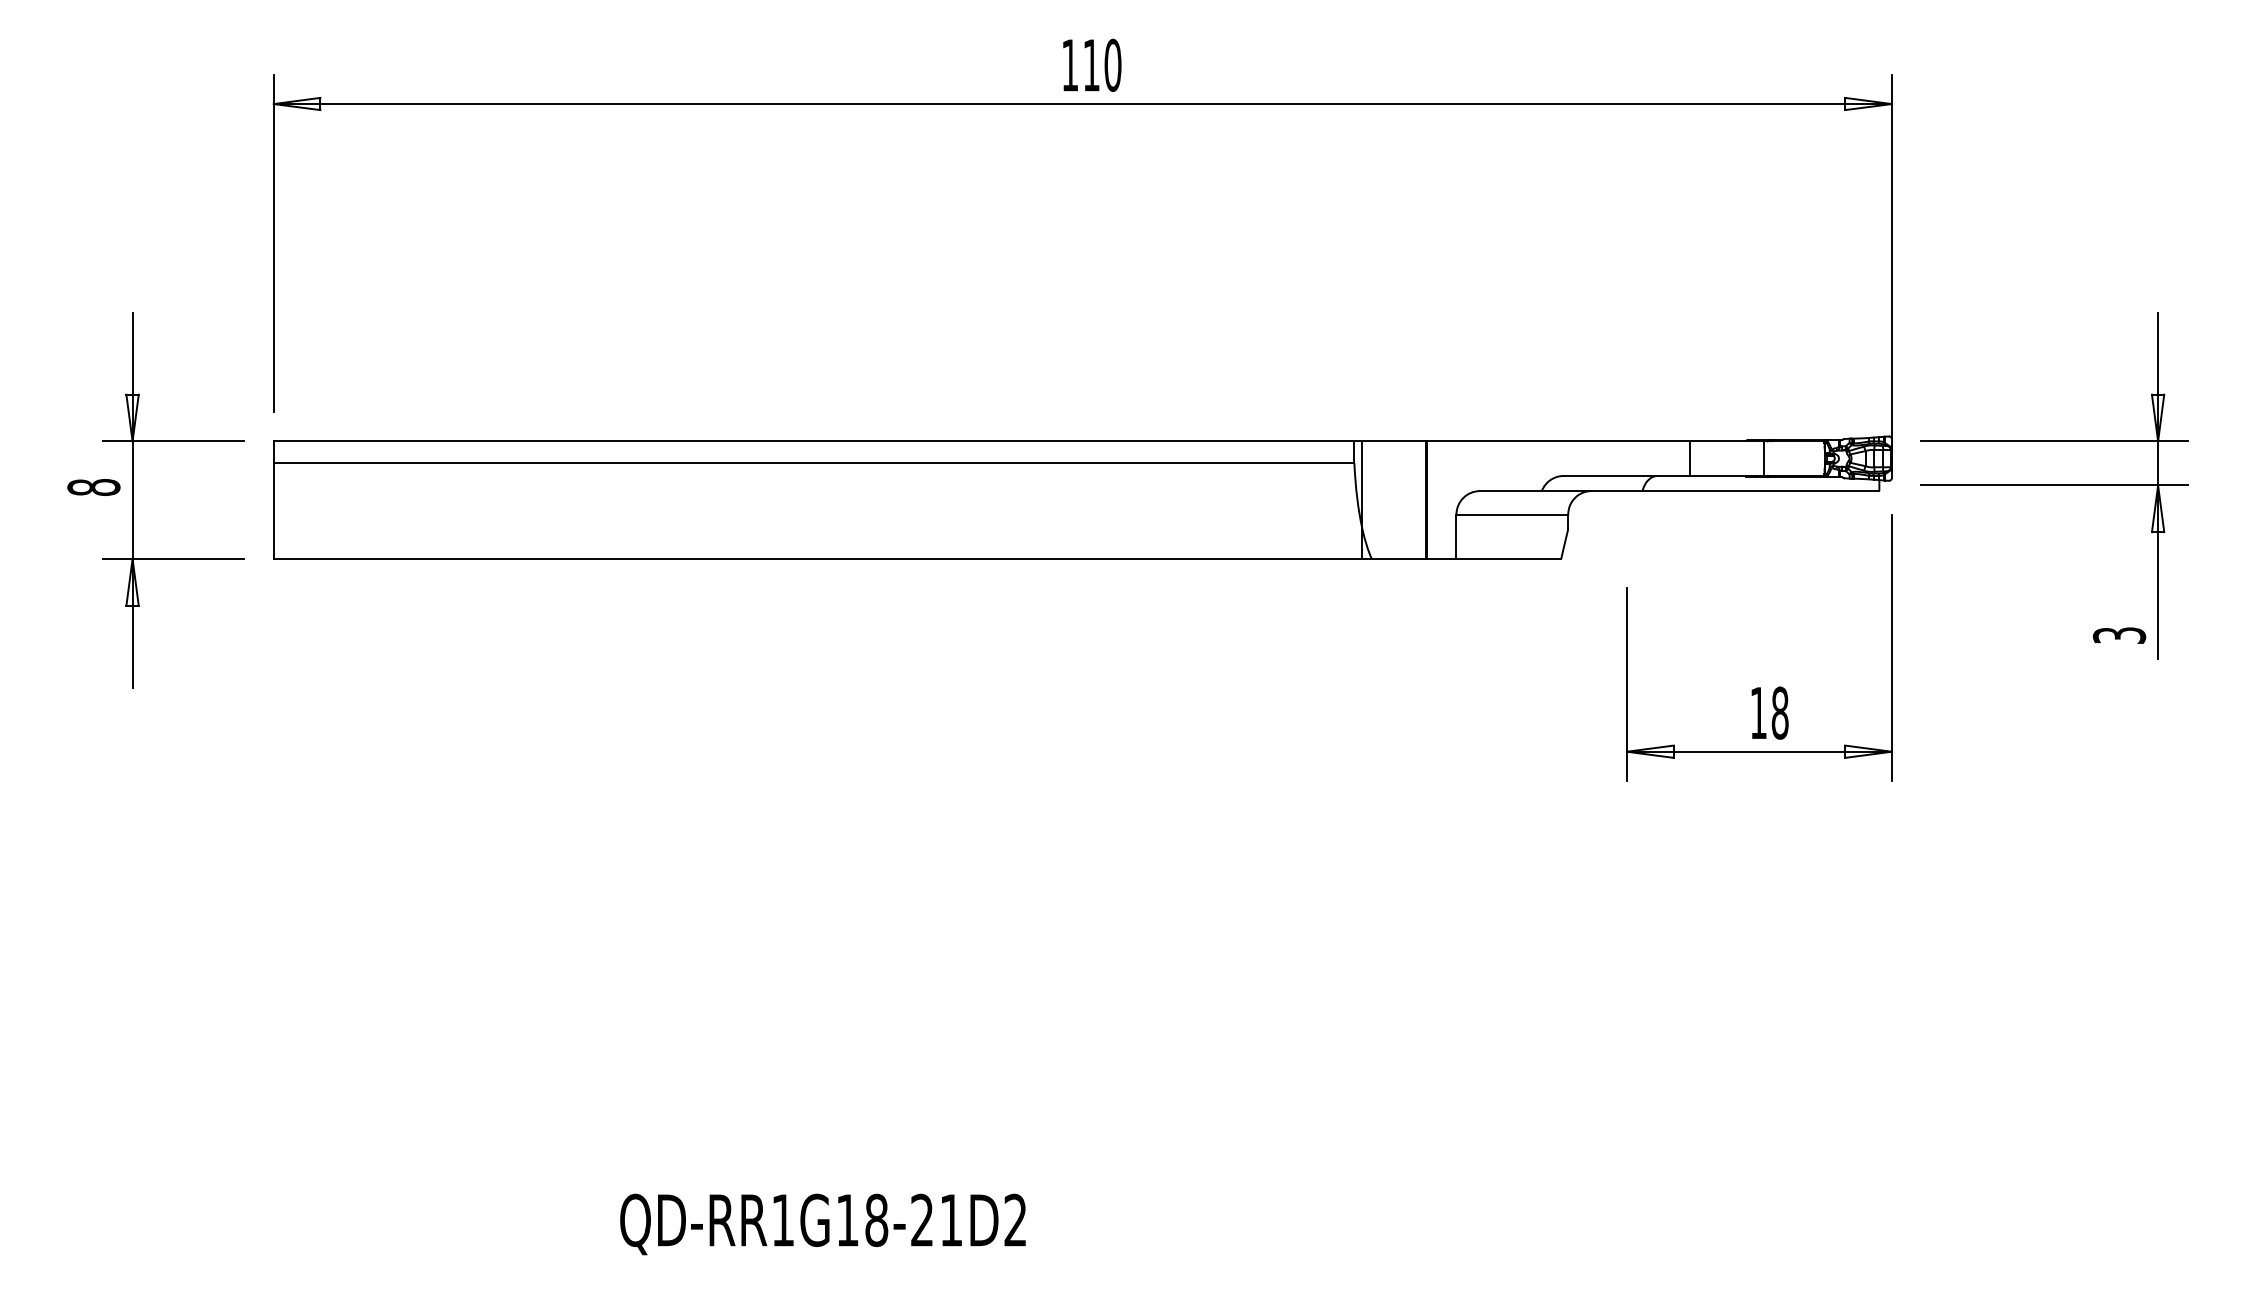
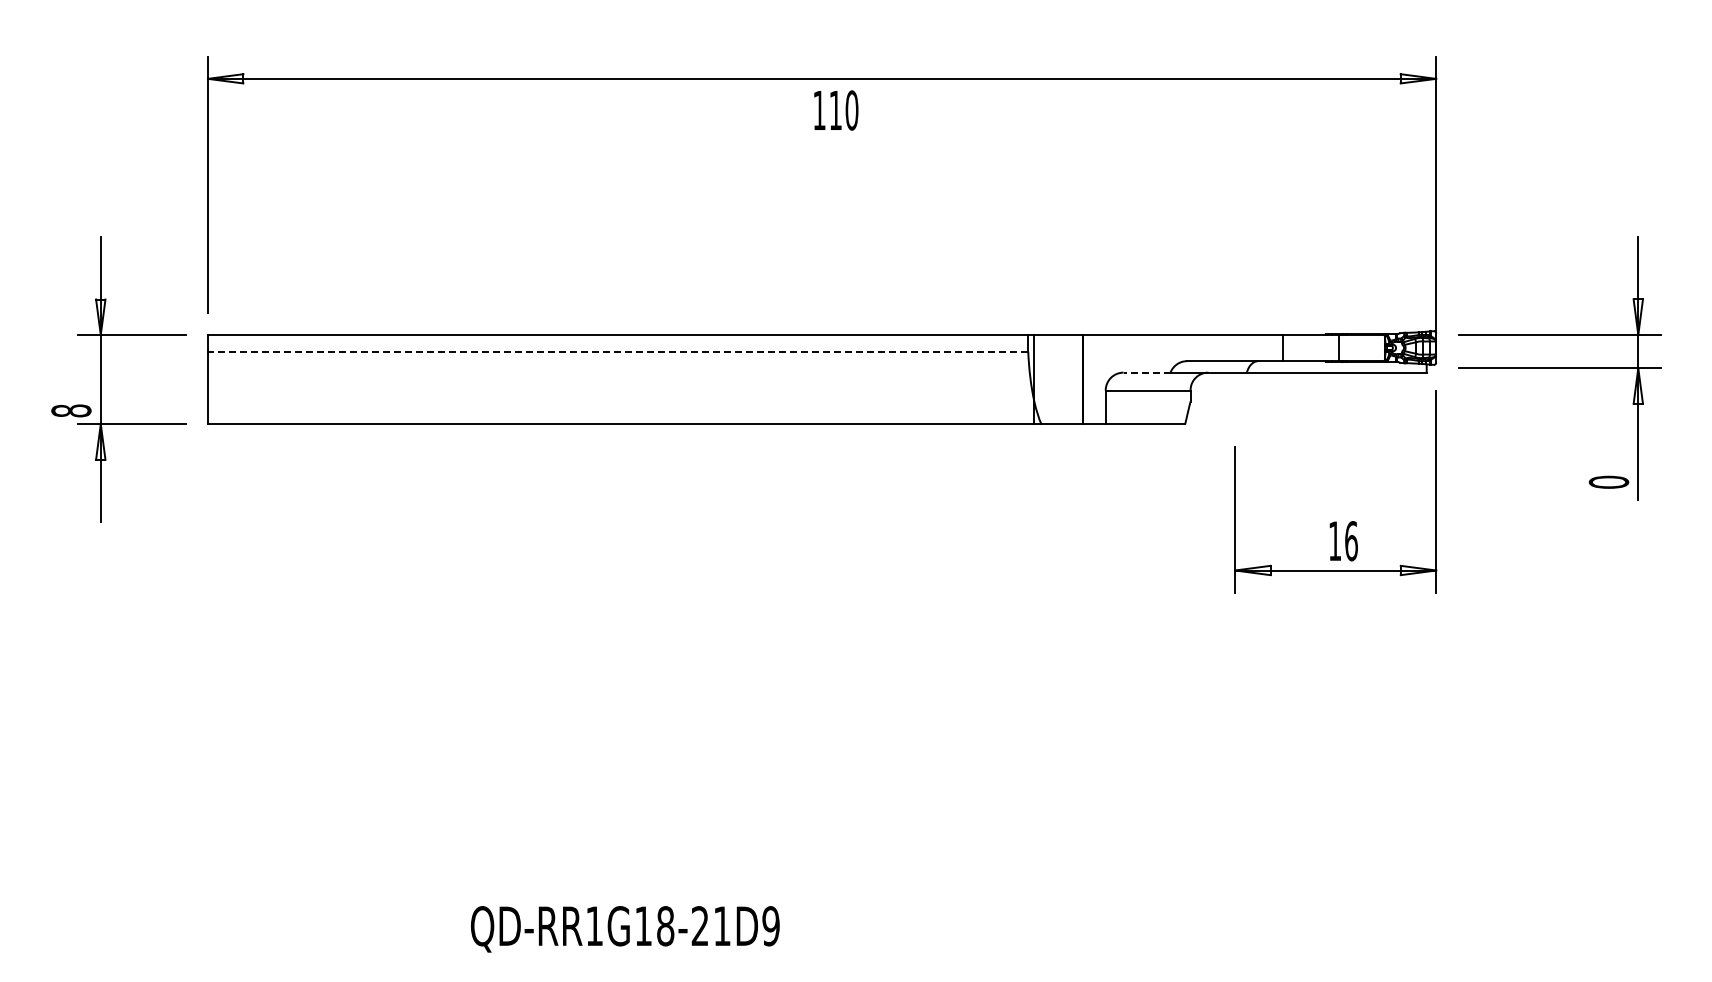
text: (1092, 65) -> (836, 110), moved
line: (813, 463) -> (617, 351), solid -> dashed
text: (93, 486) -> (71, 410), moved
line: (1511, 490) -> (1147, 372), solid -> dashed
text: (2118, 634) -> (1608, 481), 3 -> 0
text: (1780, 713) -> (1351, 541), 18 -> 16
text: (1014, 1220) -> (770, 926), QD-RR1G18-21D2 -> QD-RR1G18-21D9

